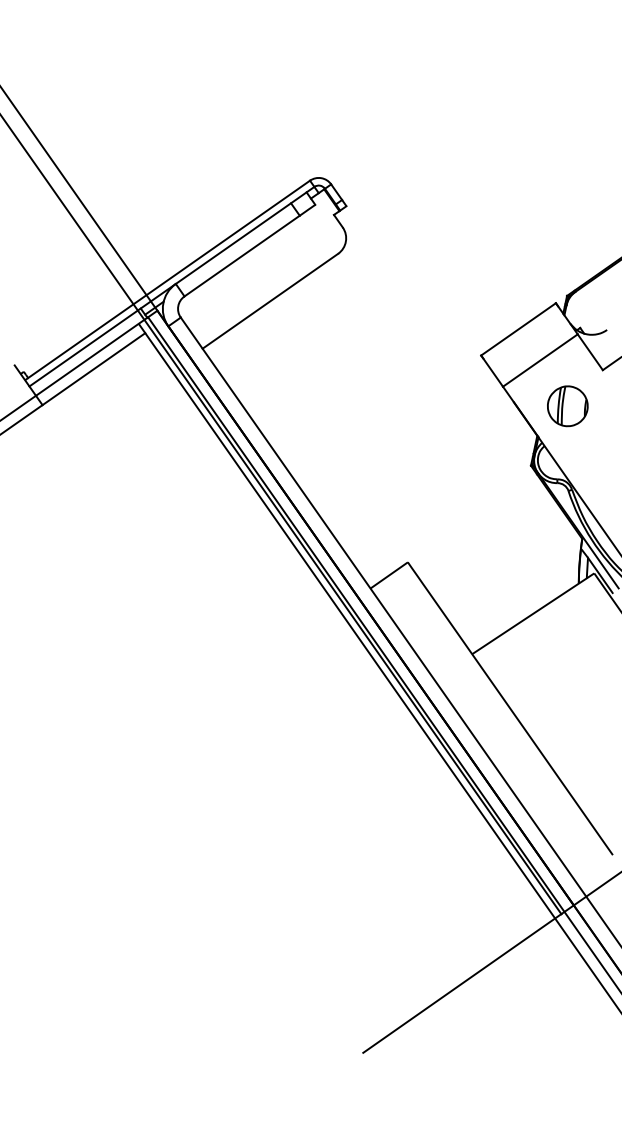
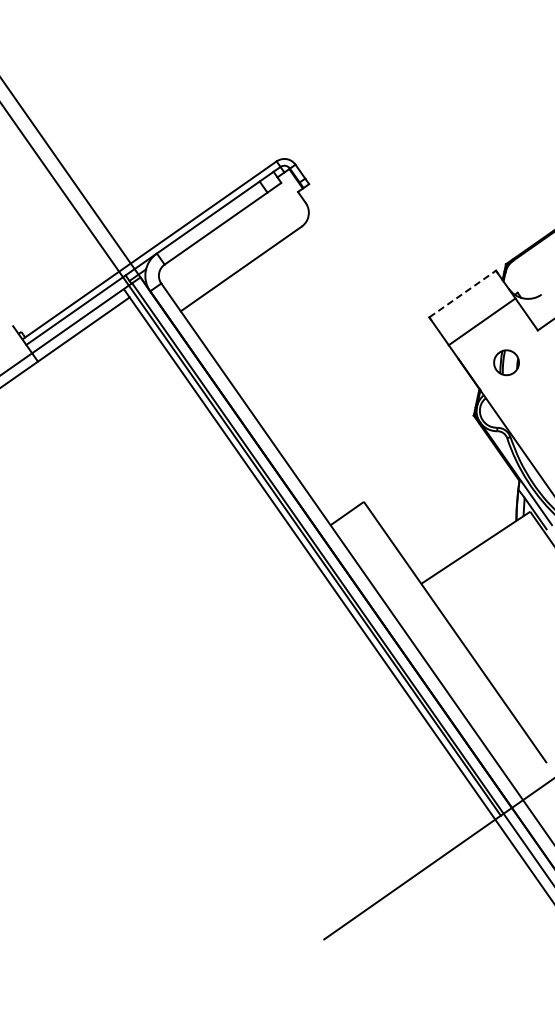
line: (518, 329) -> (462, 294), solid -> dashed
part: (567, 406) -> (506, 362), size x0.7

